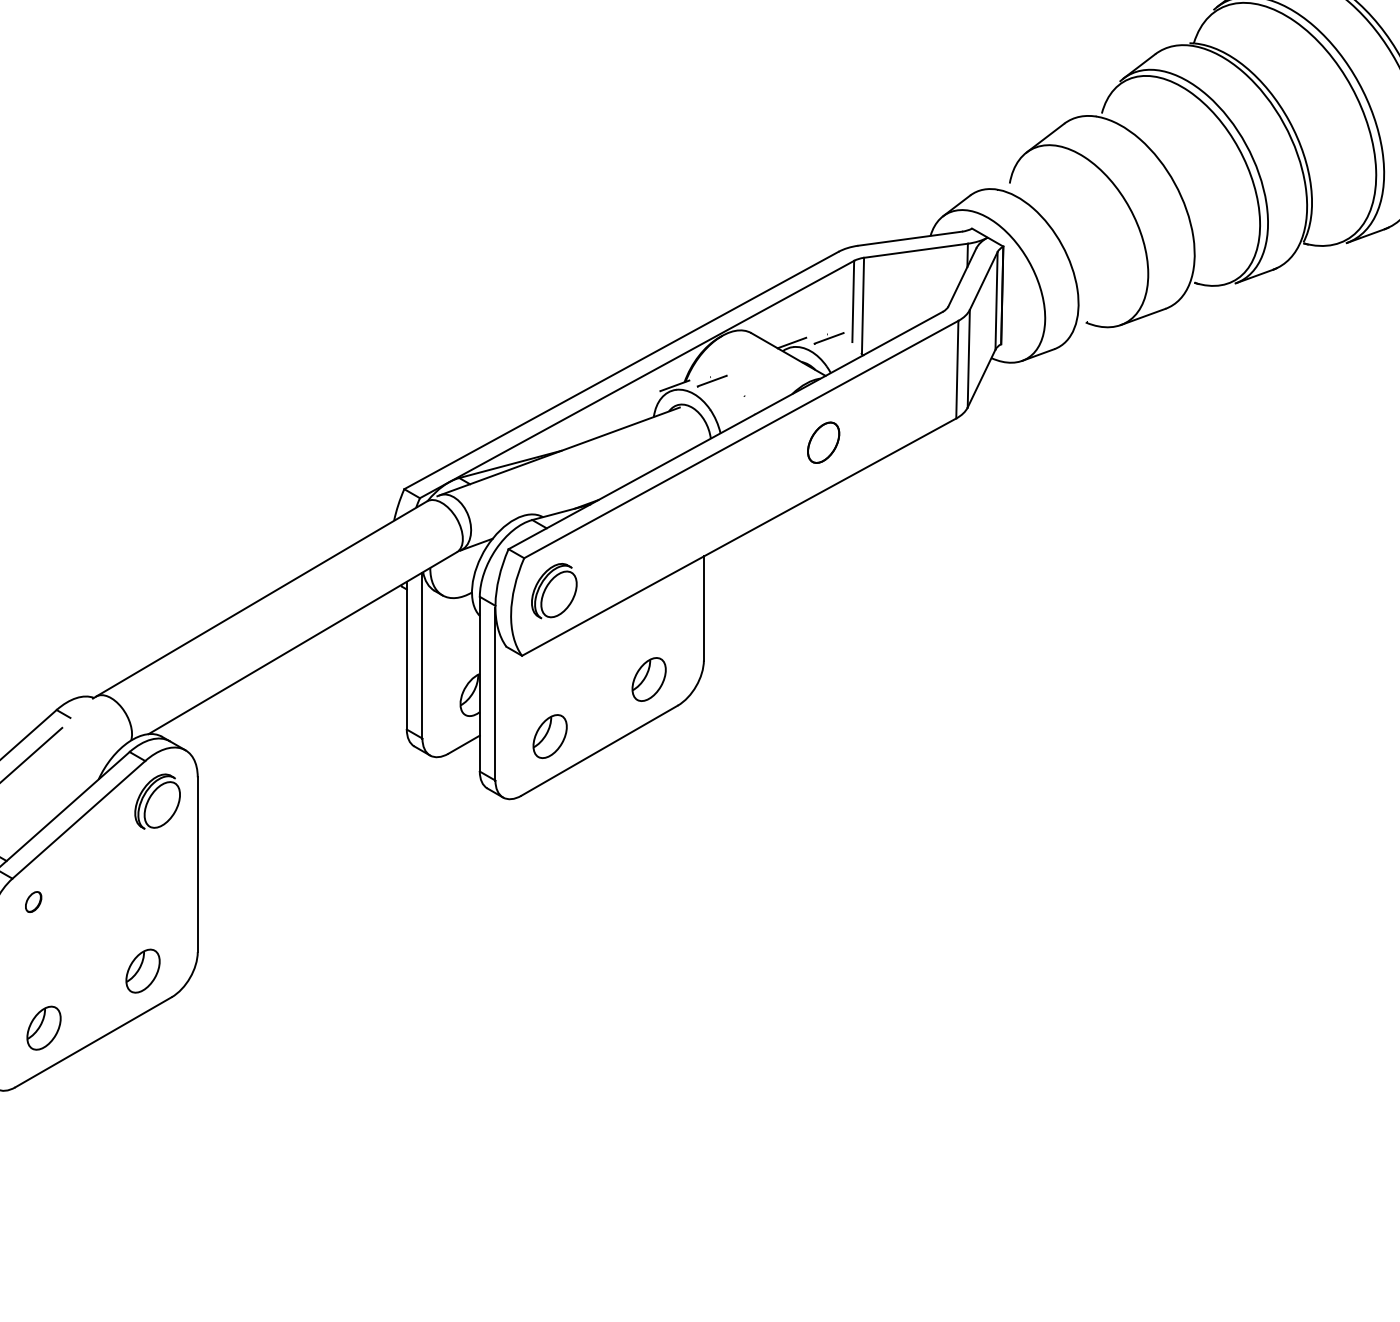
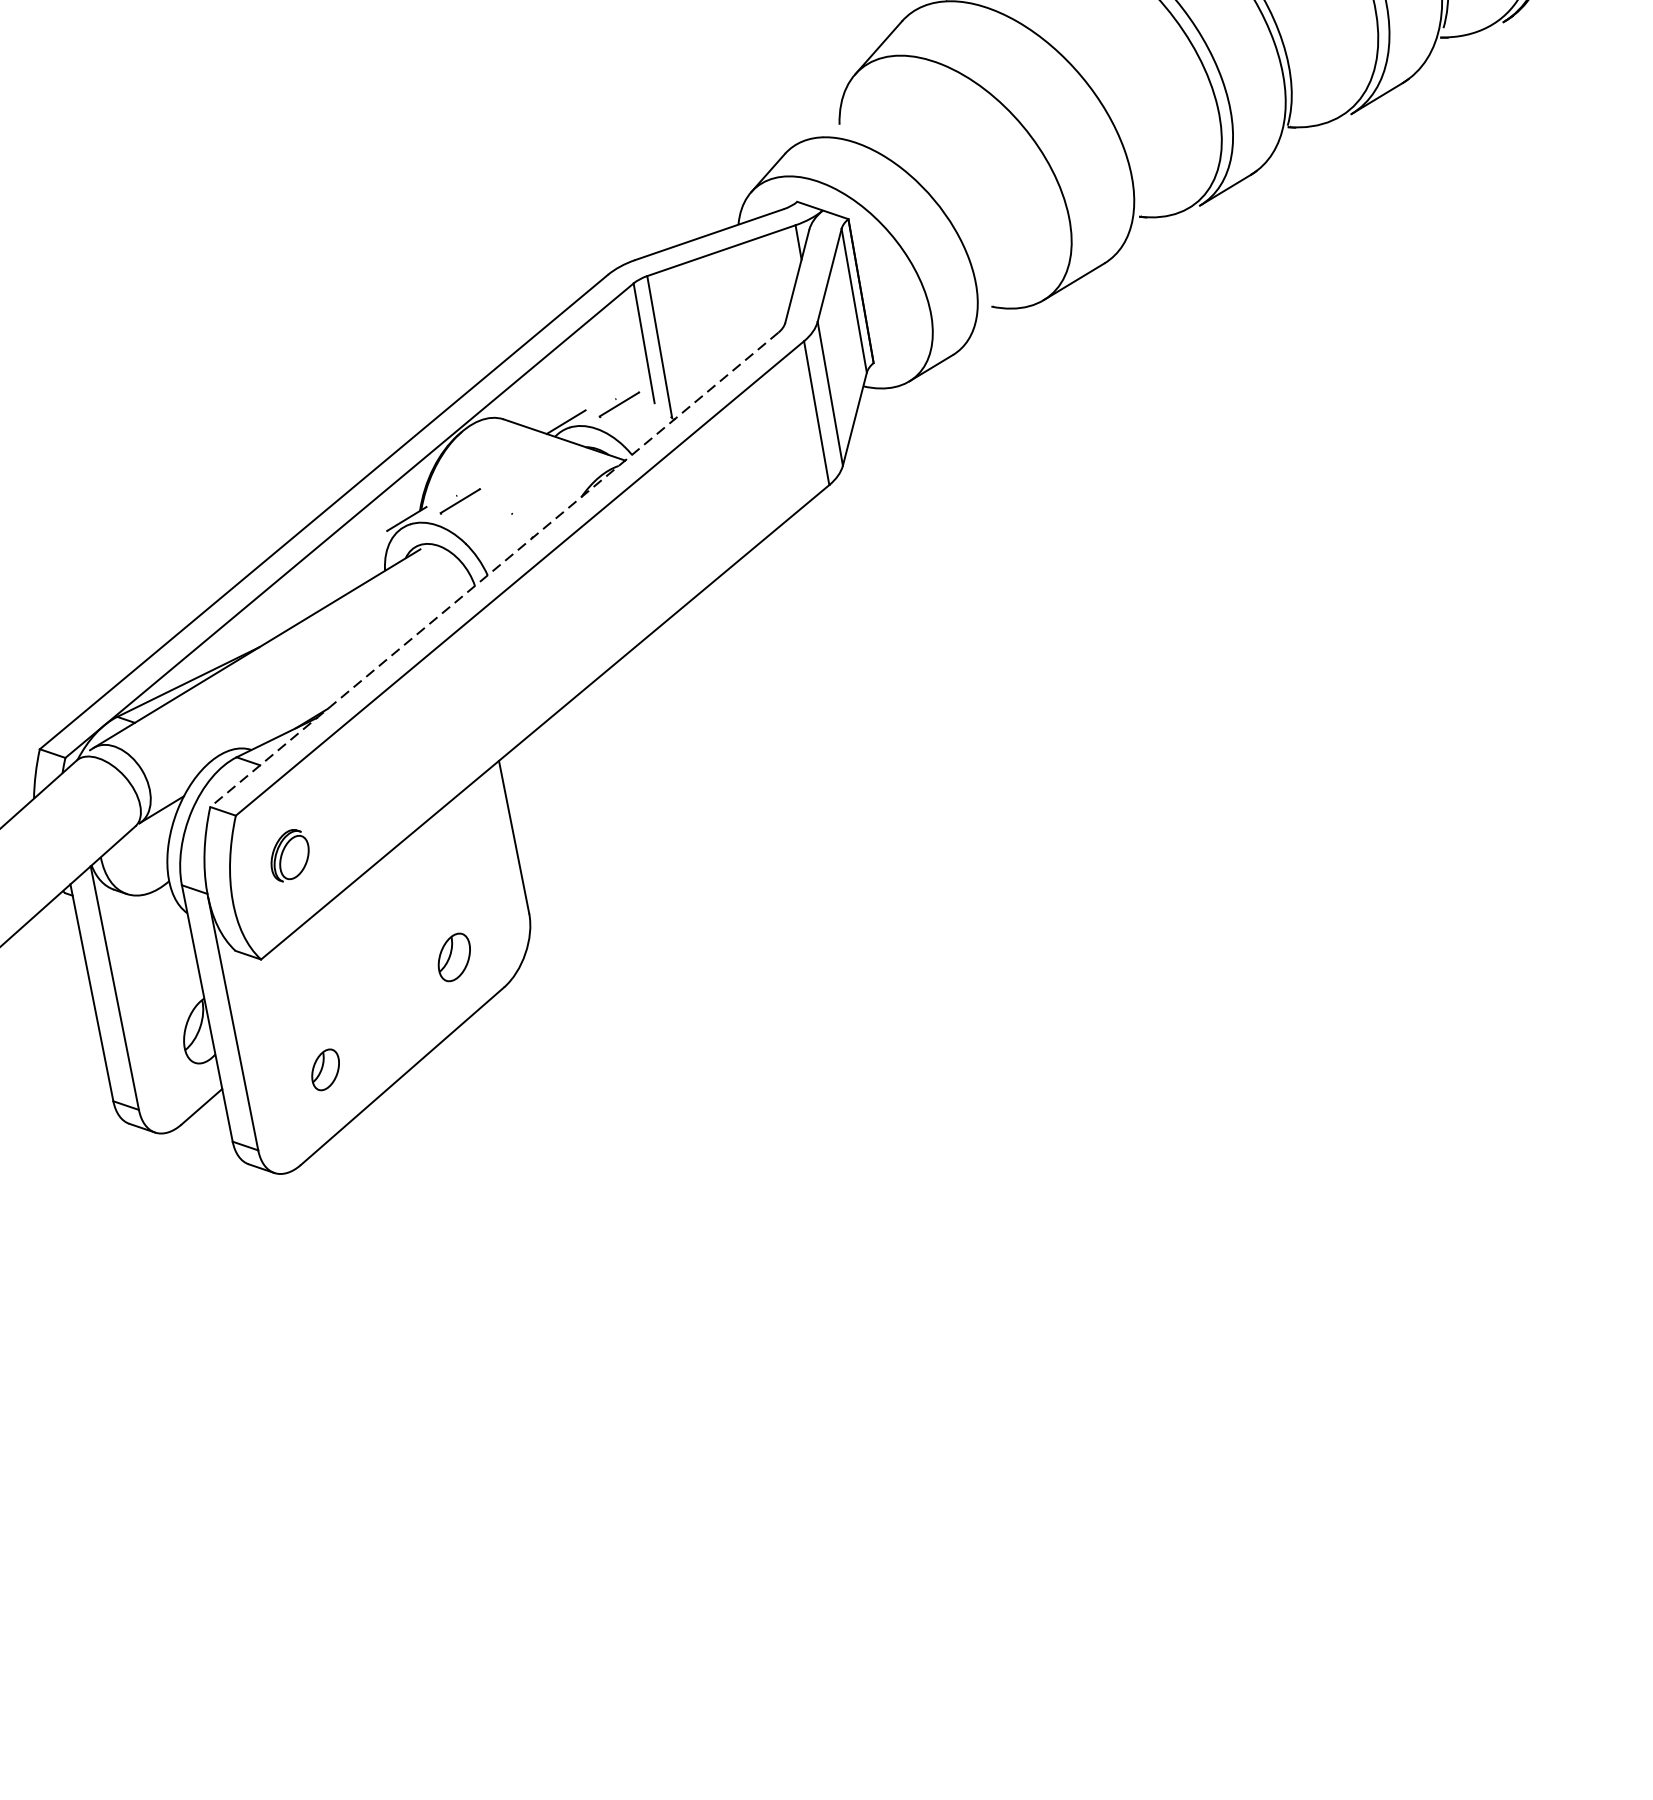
line: (725, 430) -> (494, 569), solid -> dashed
part: (823, 442) -> (641, 558), removed
part: (554, 591) -> (289, 855), size x0.6
part: (648, 679) -> (453, 957), size x0.7
part: (549, 736) -> (324, 1069), size x0.6

